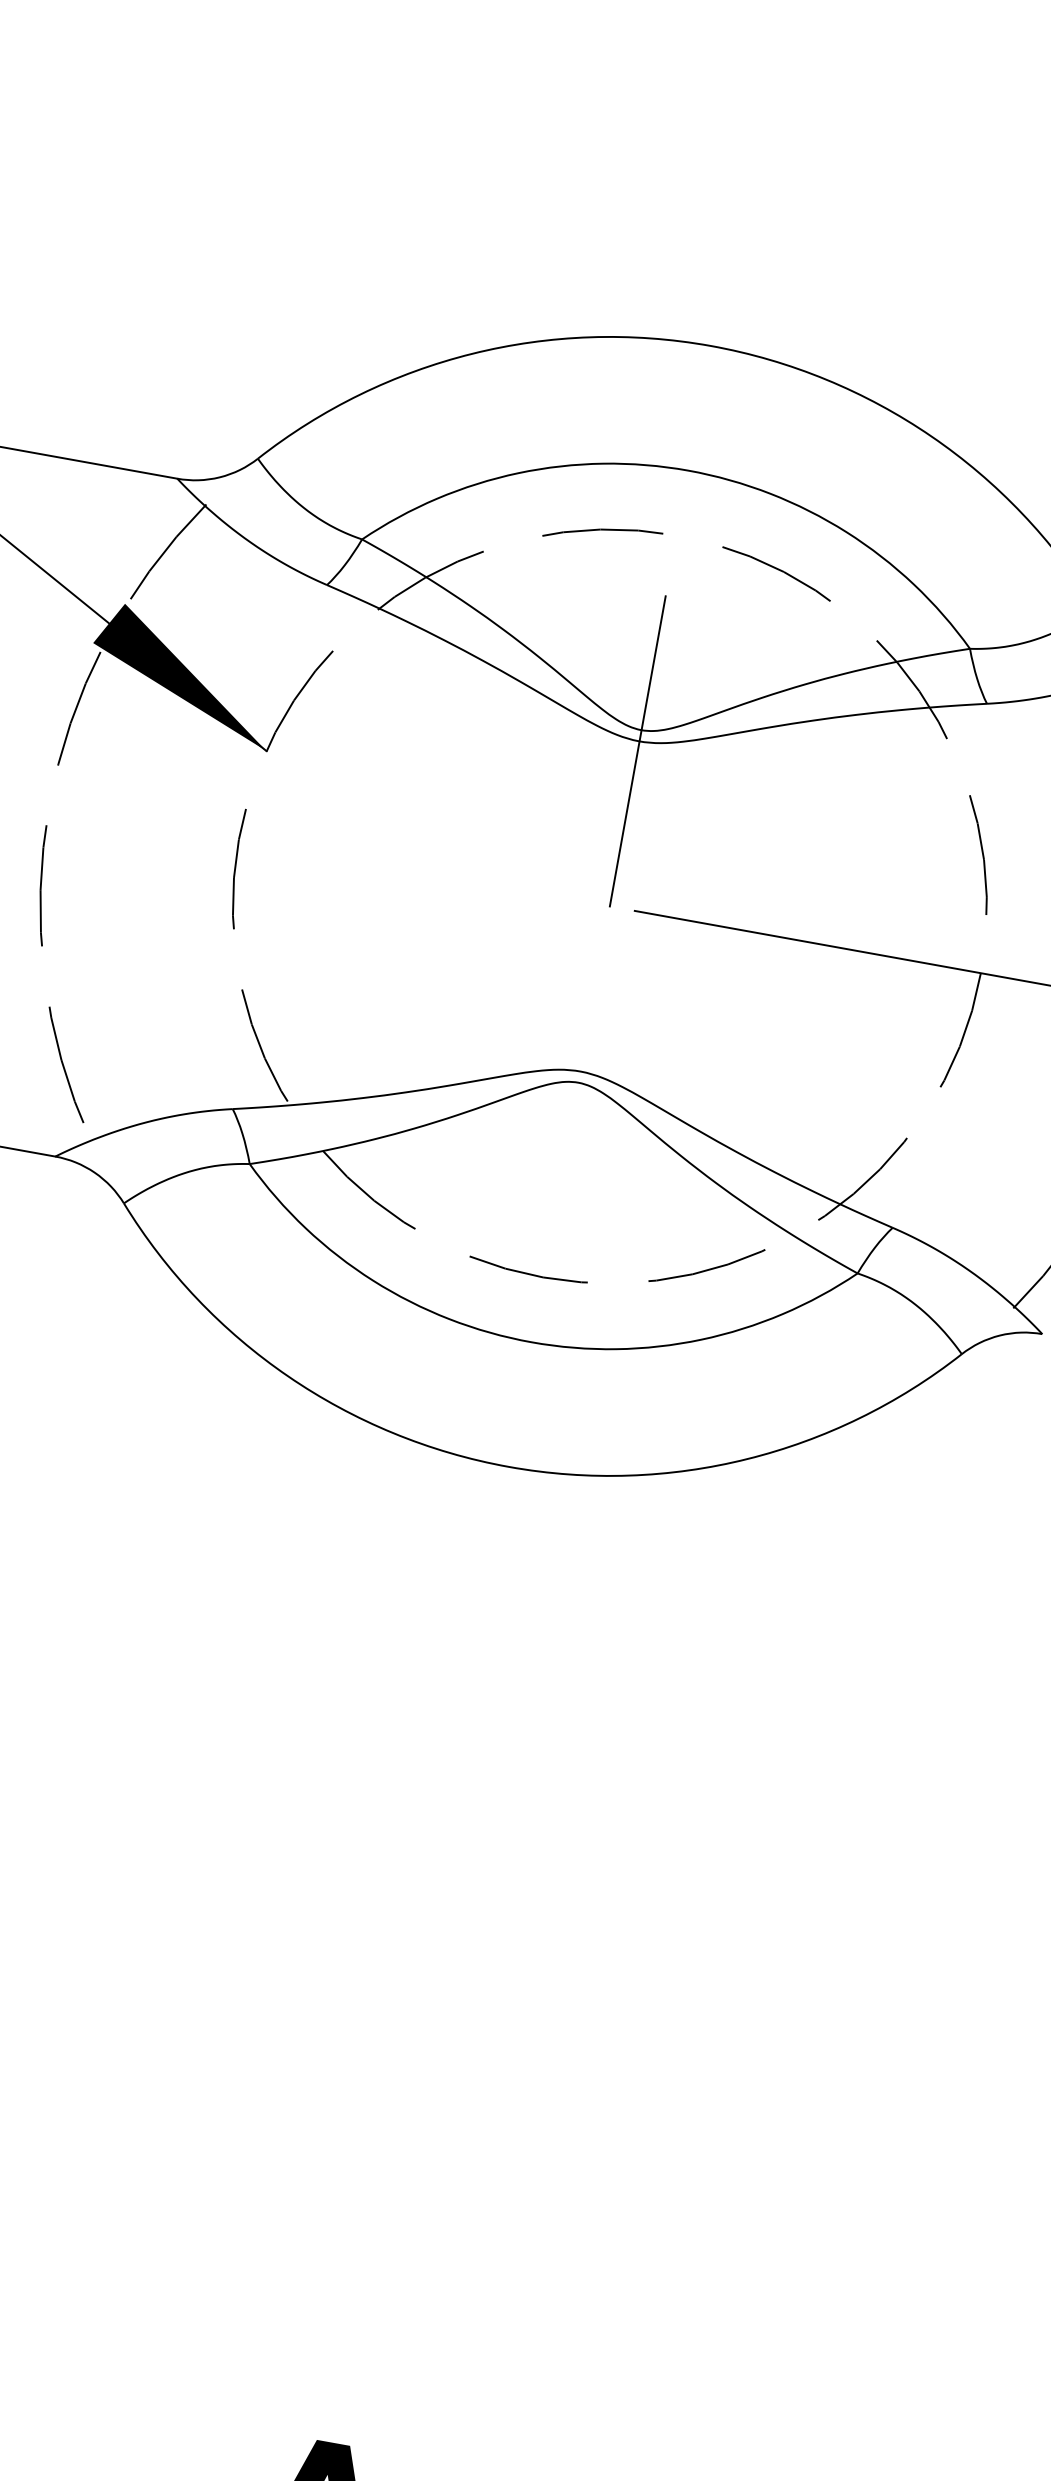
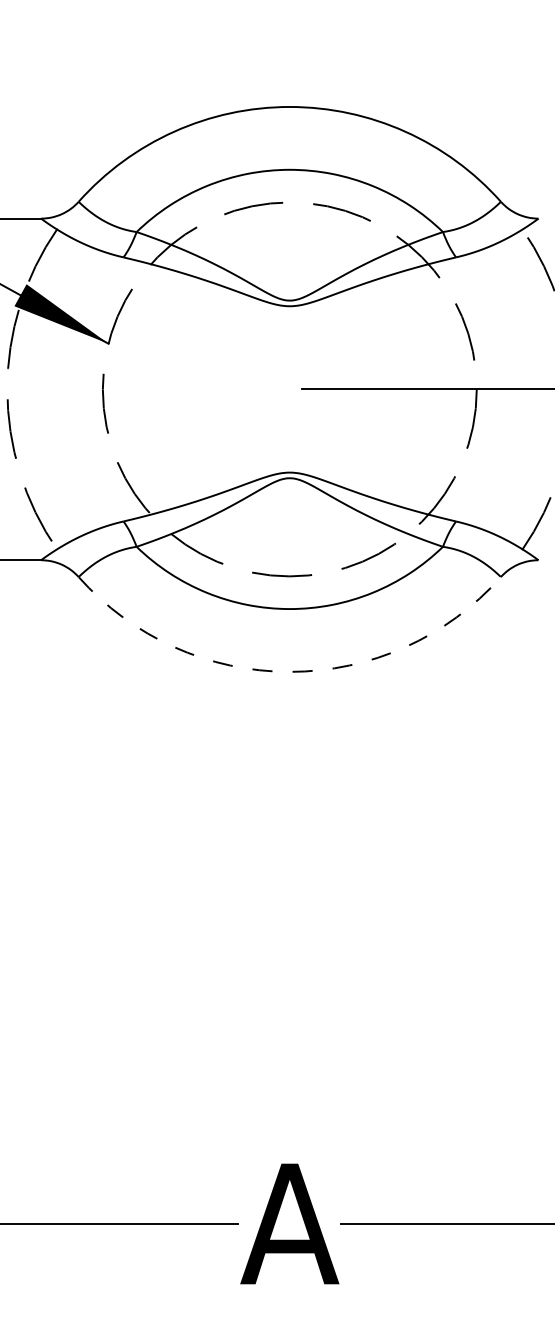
line: (637, 751) -> (289, 311), removed
arc: (508, 1466) -> (289, 671), solid -> dashed

